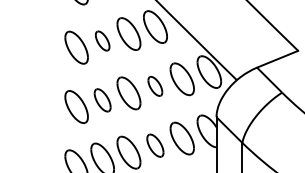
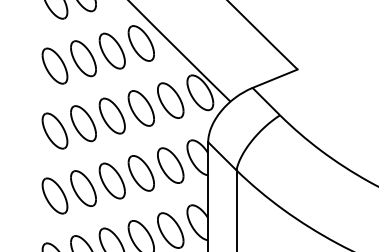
part: (102, 40) -> (83, 58), size x1.67
part: (154, 86) -> (140, 108), size x1.67
part: (102, 100) -> (83, 123), size x1.43
part: (154, 145) -> (140, 173), size x1.43

